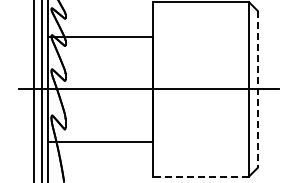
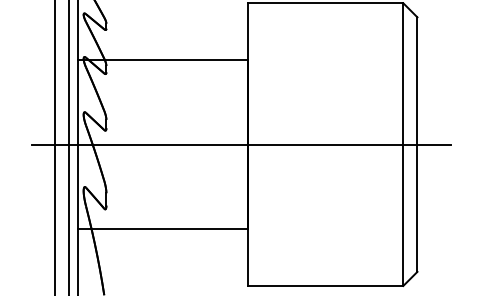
line: (257, 89) -> (417, 144), dashed -> solid
line: (200, 176) -> (324, 285), dashed -> solid

